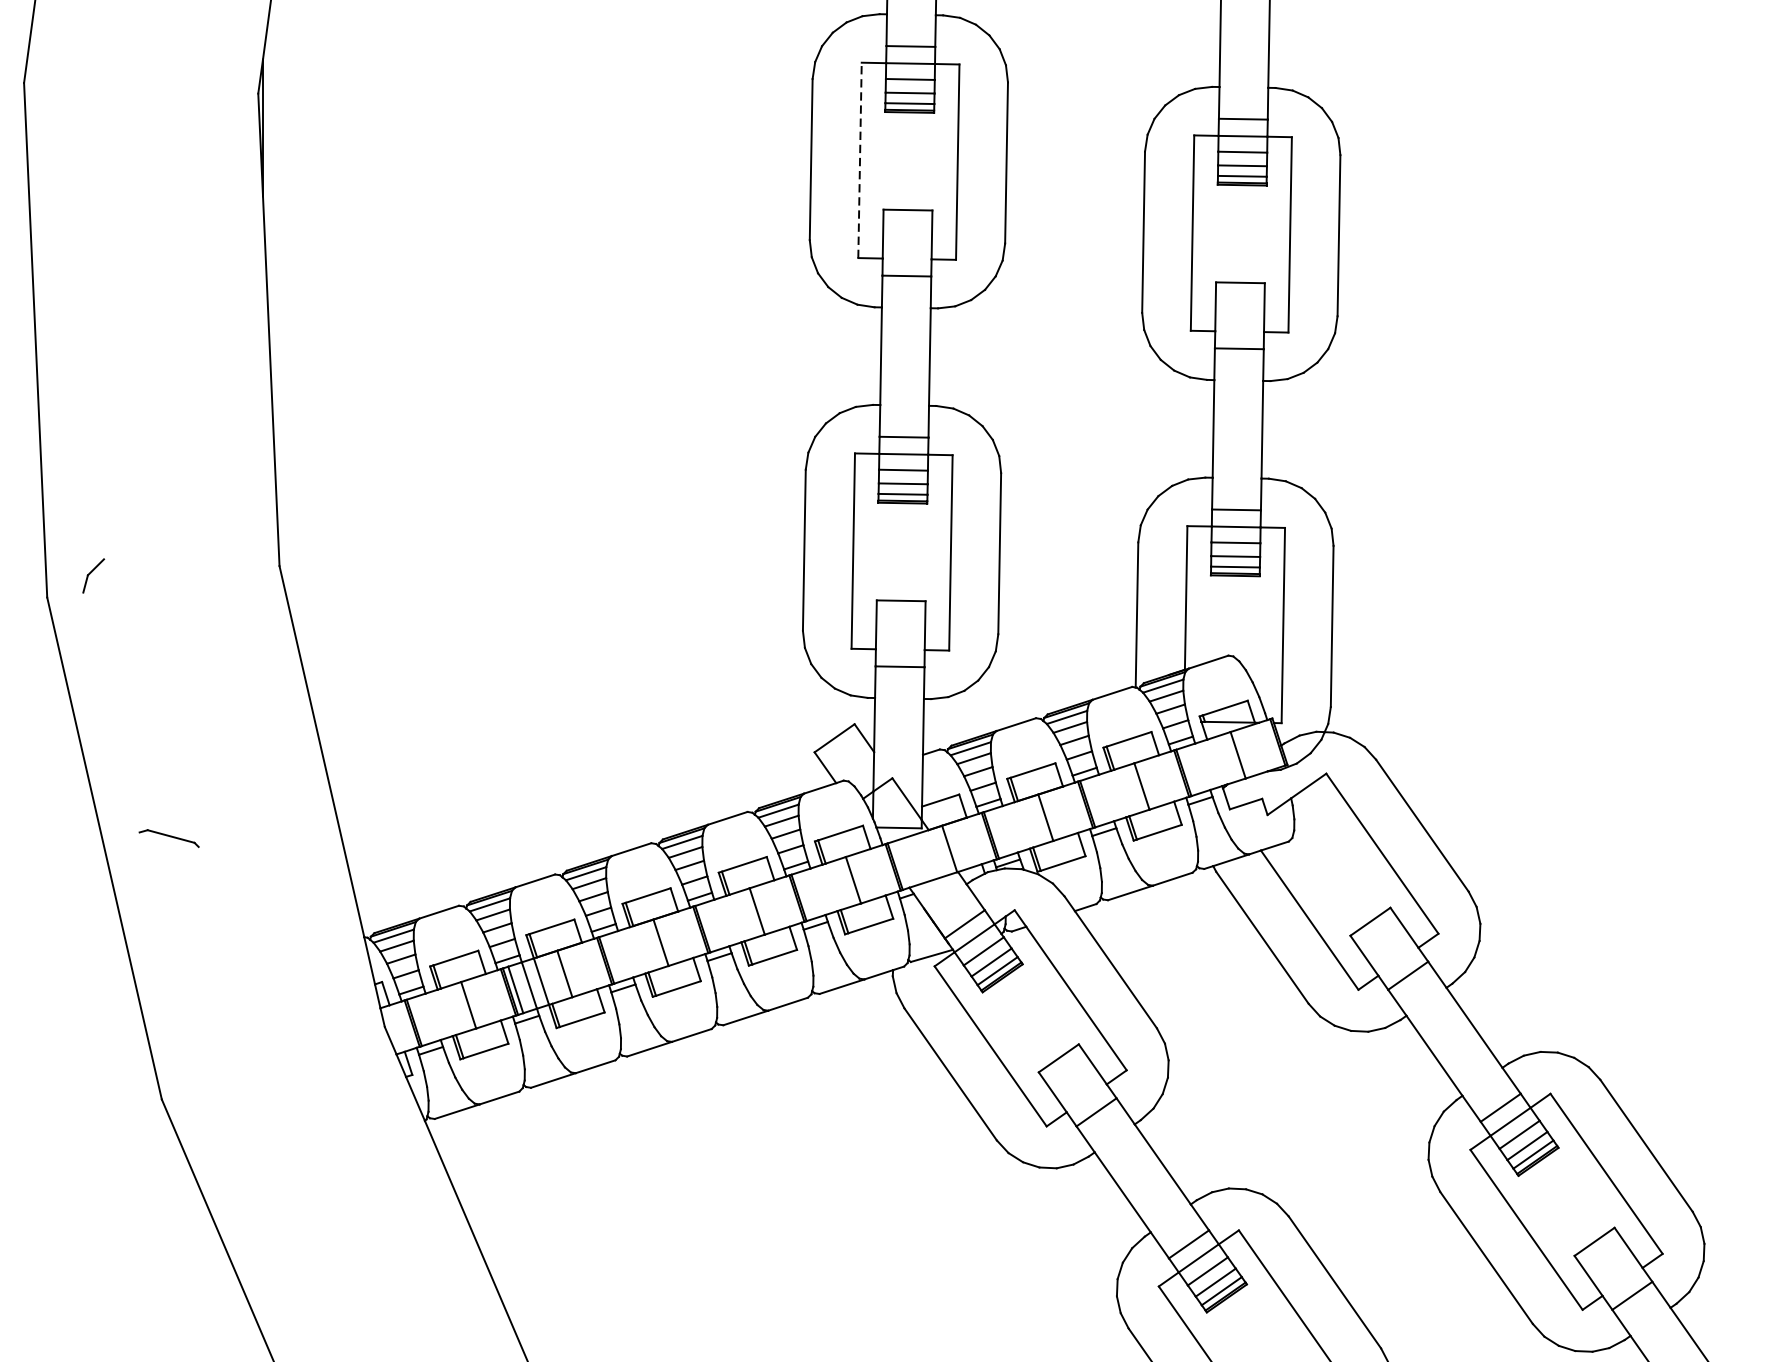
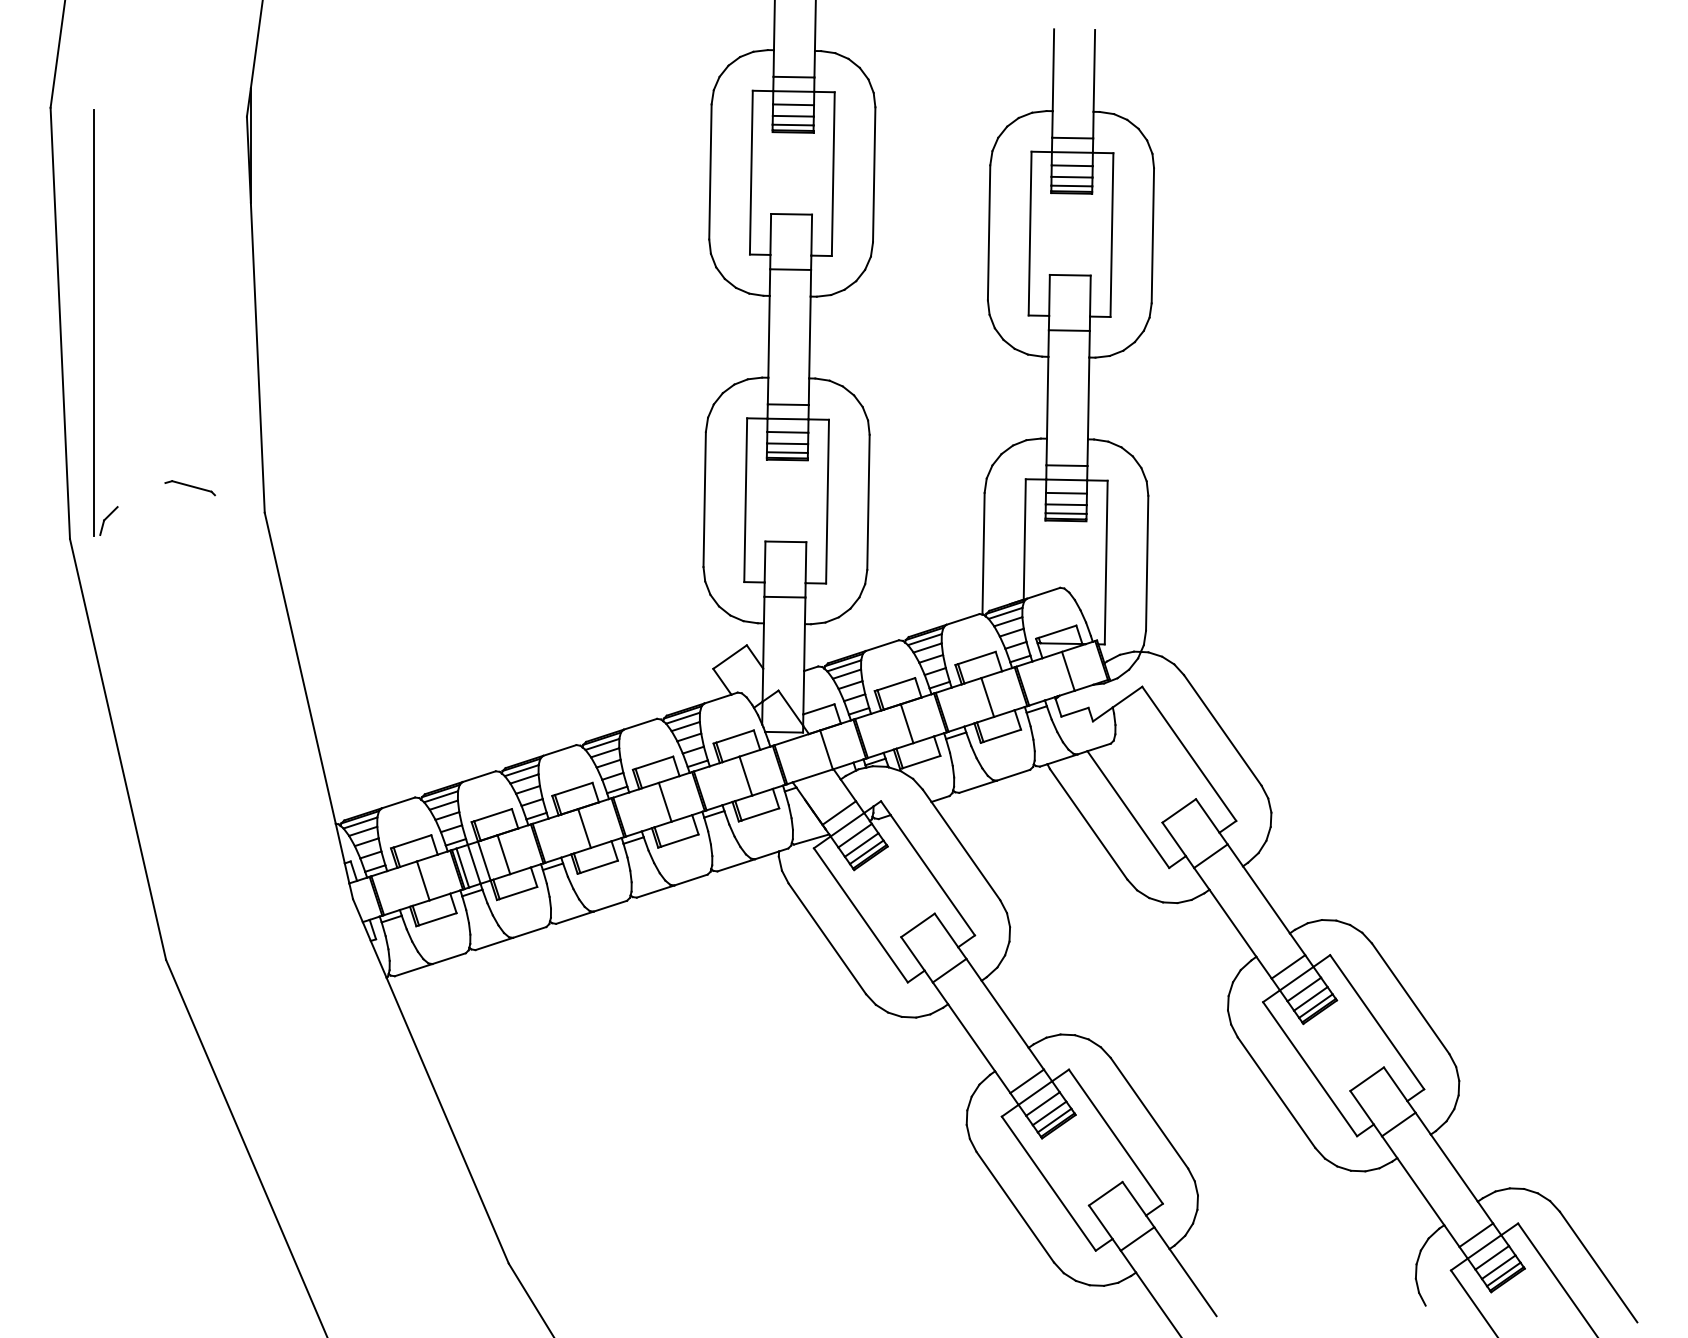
line: (860, 160) -> (751, 172), dashed -> solid
line: (75, 339) -> (93, 322), added
part: (168, 838) -> (189, 488), moved

